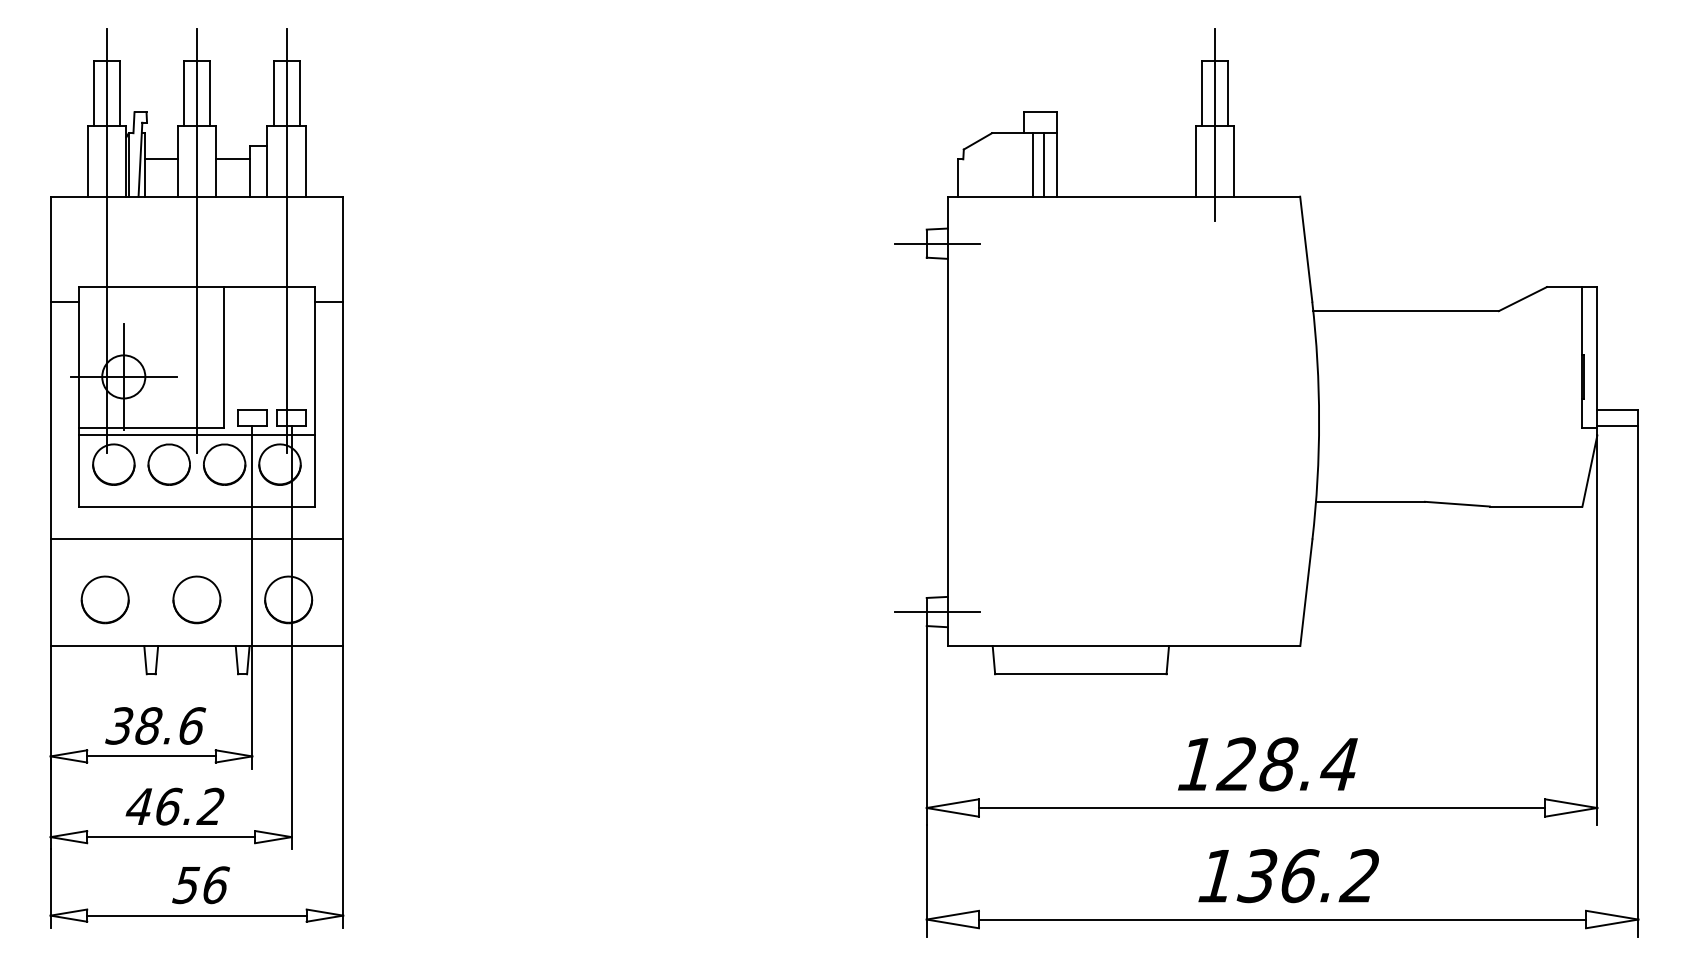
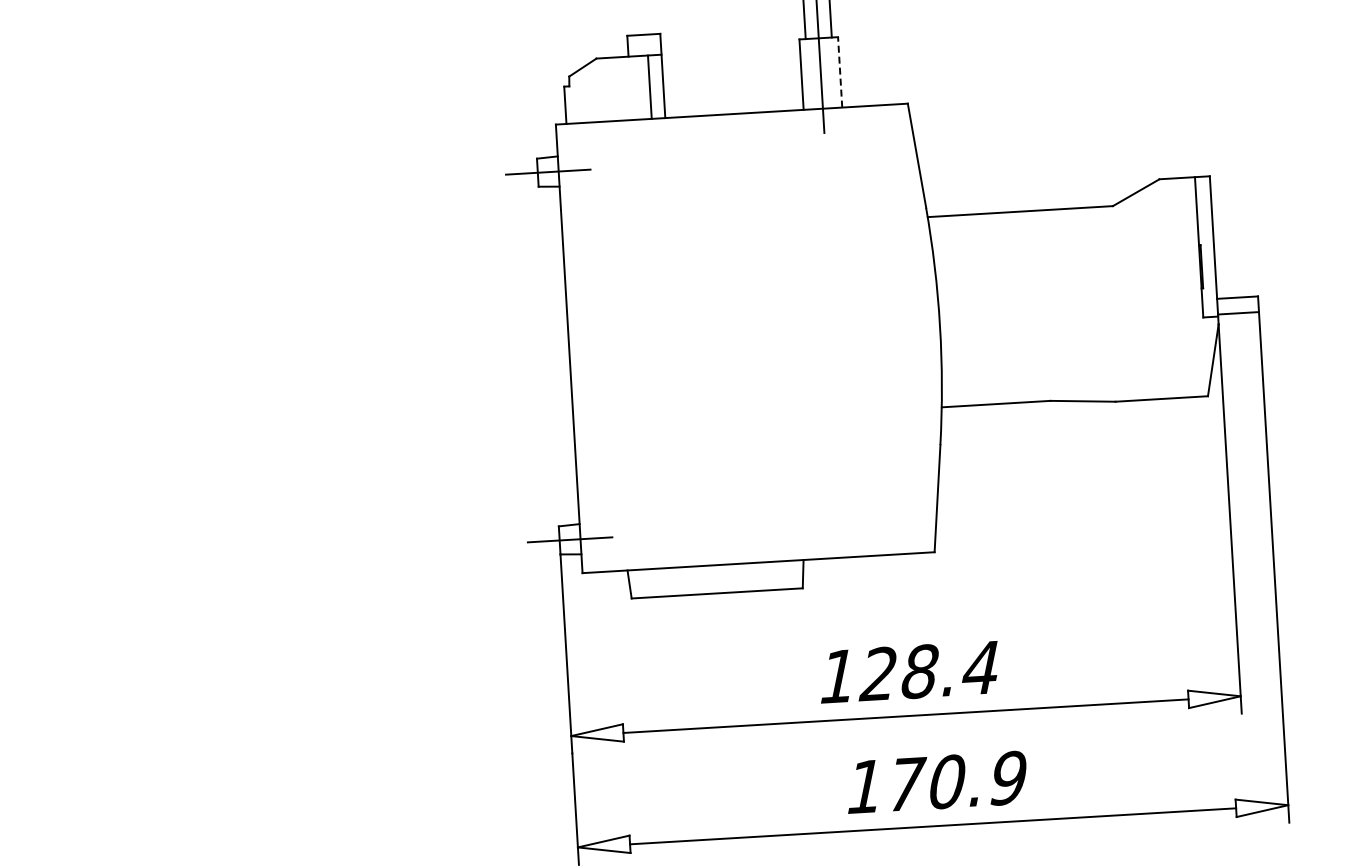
line: (1234, 160) -> (840, 71), solid -> dashed
line: (1033, 164) -> (639, 87), removed
text: (1307, 876) -> (955, 781), 136.2 -> 170.9

